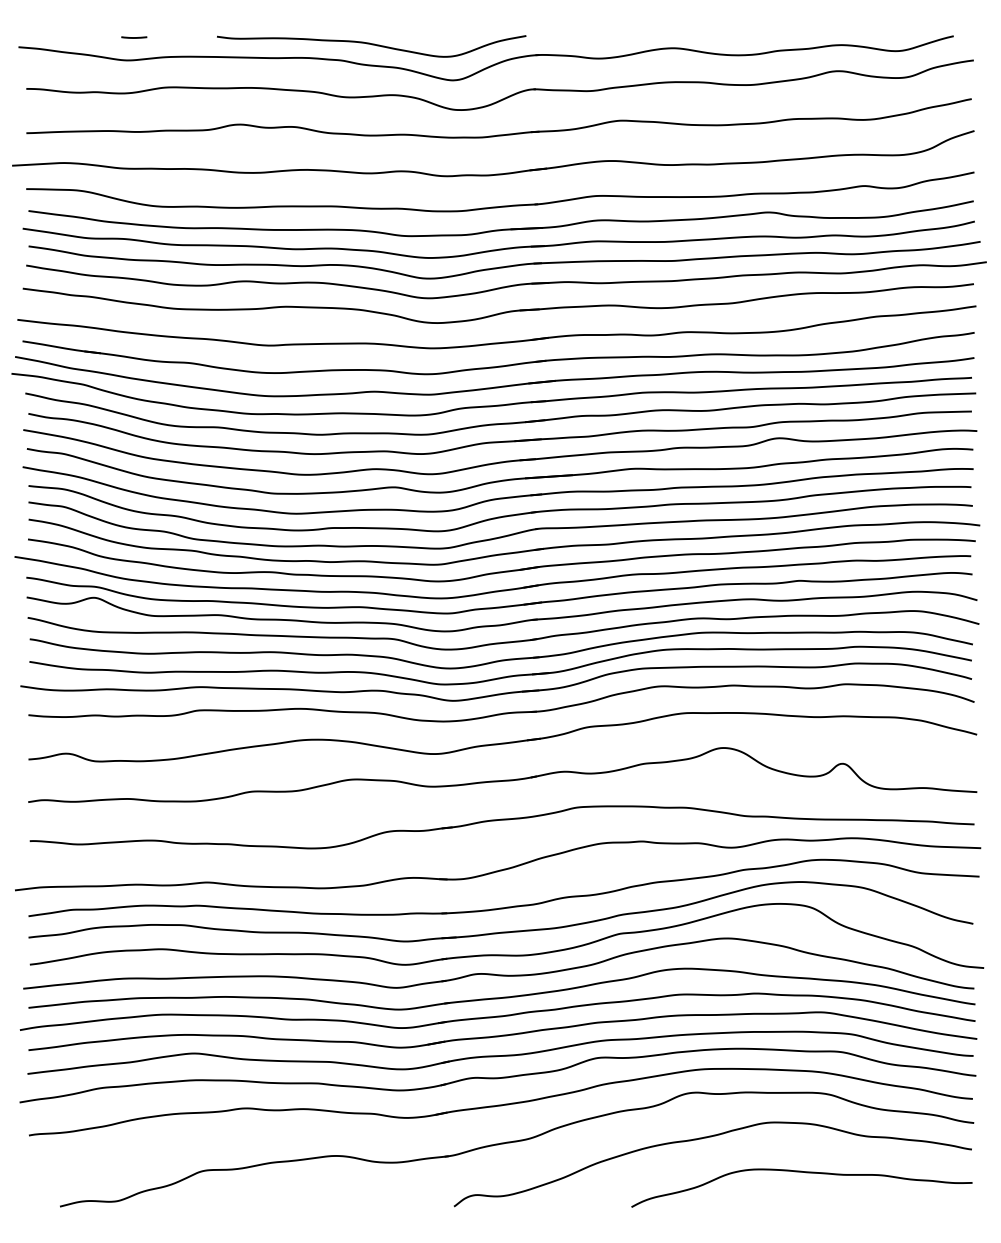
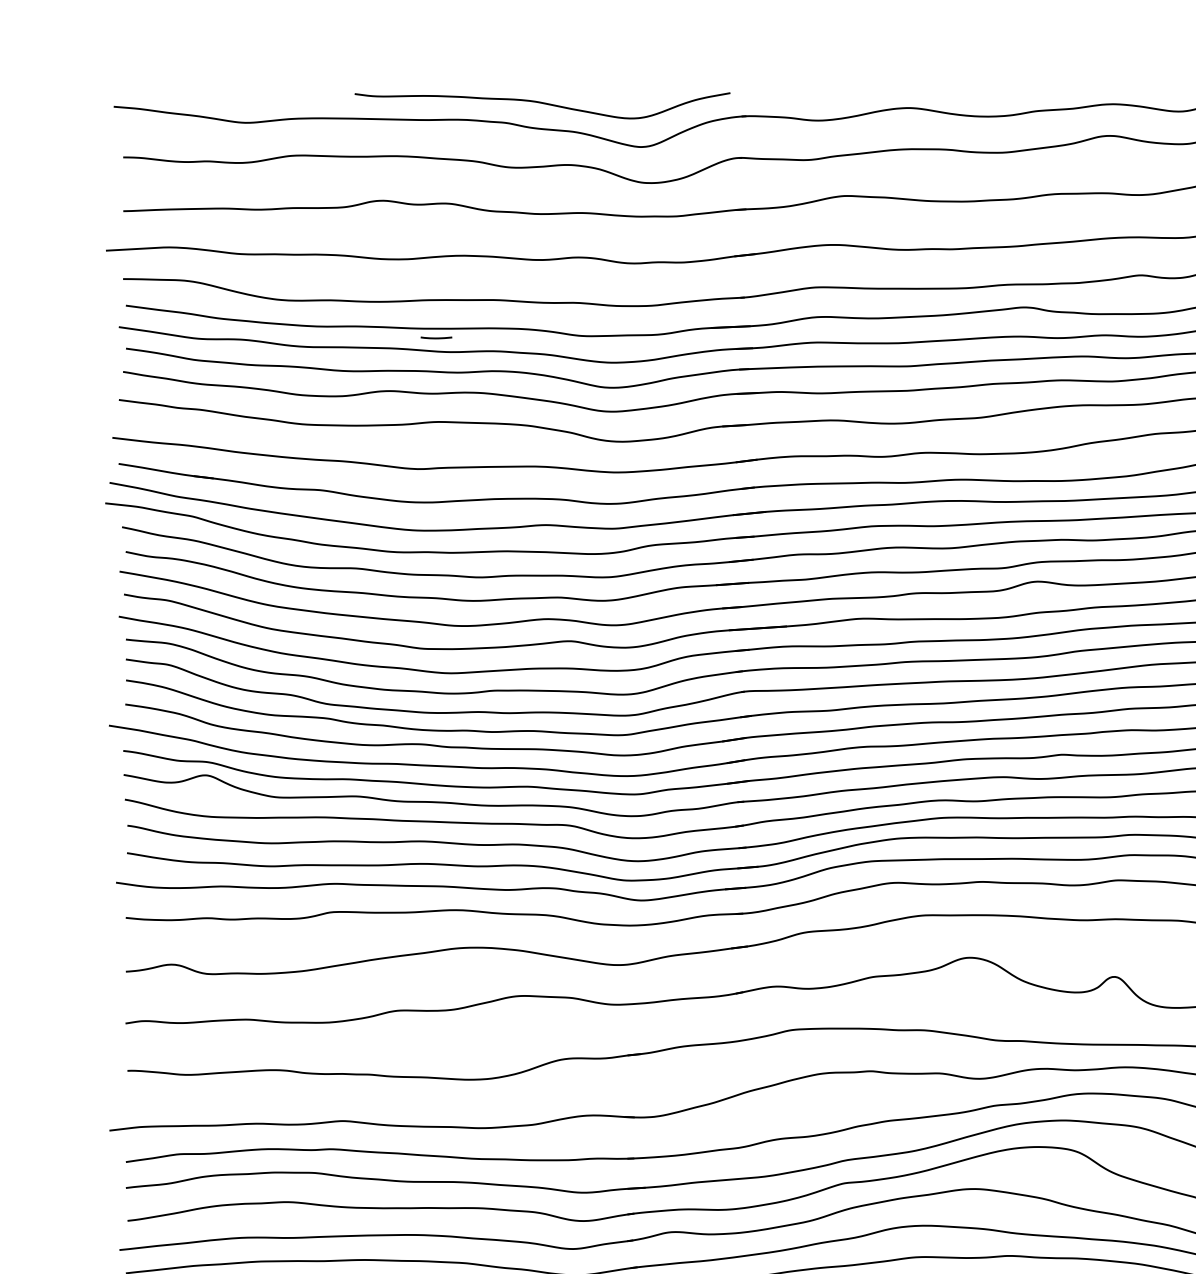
line: (134, 37) -> (436, 337), moved

